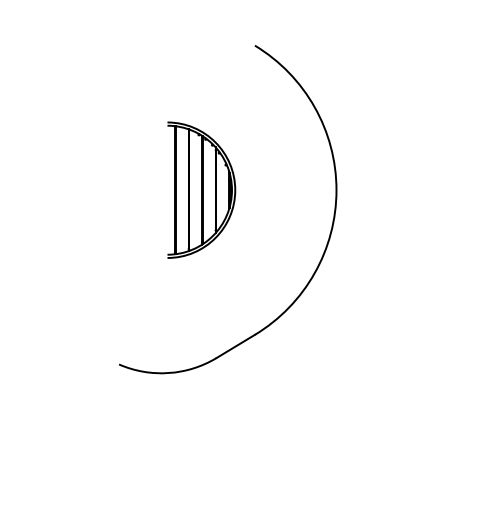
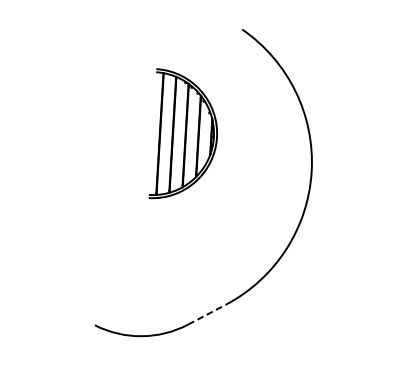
part: (201, 189) -> (184, 134), moved
line: (236, 346) -> (207, 314), solid -> dashed

